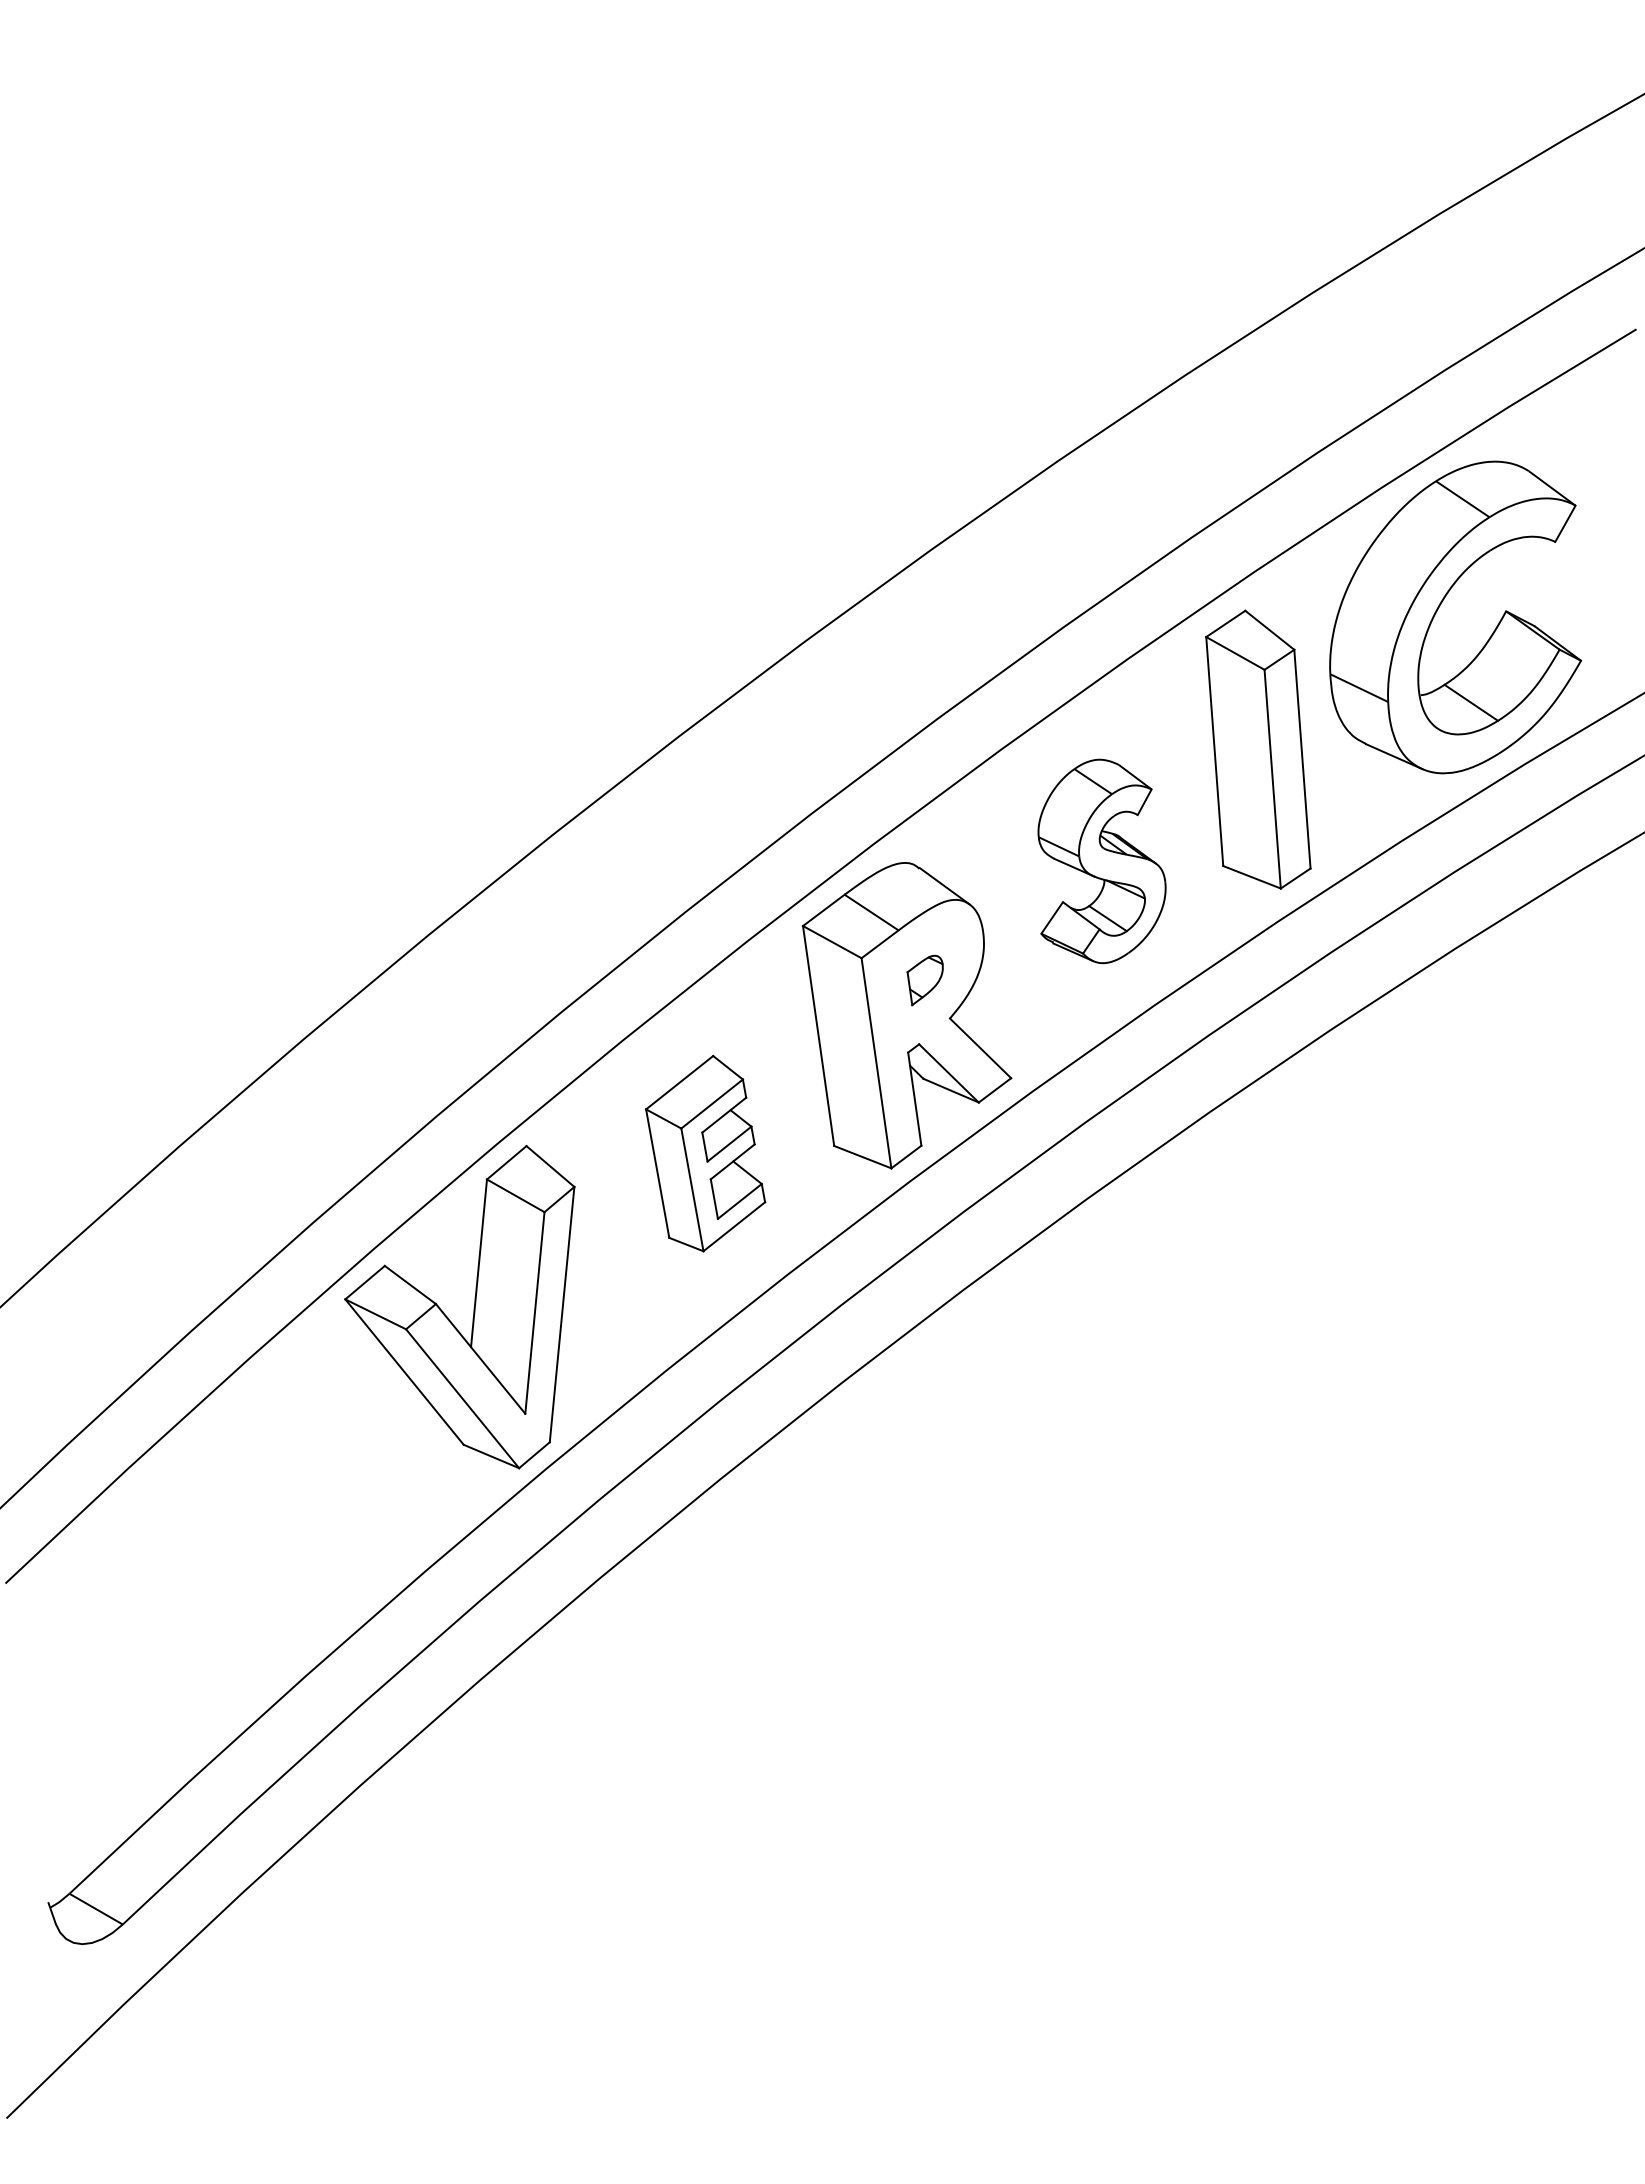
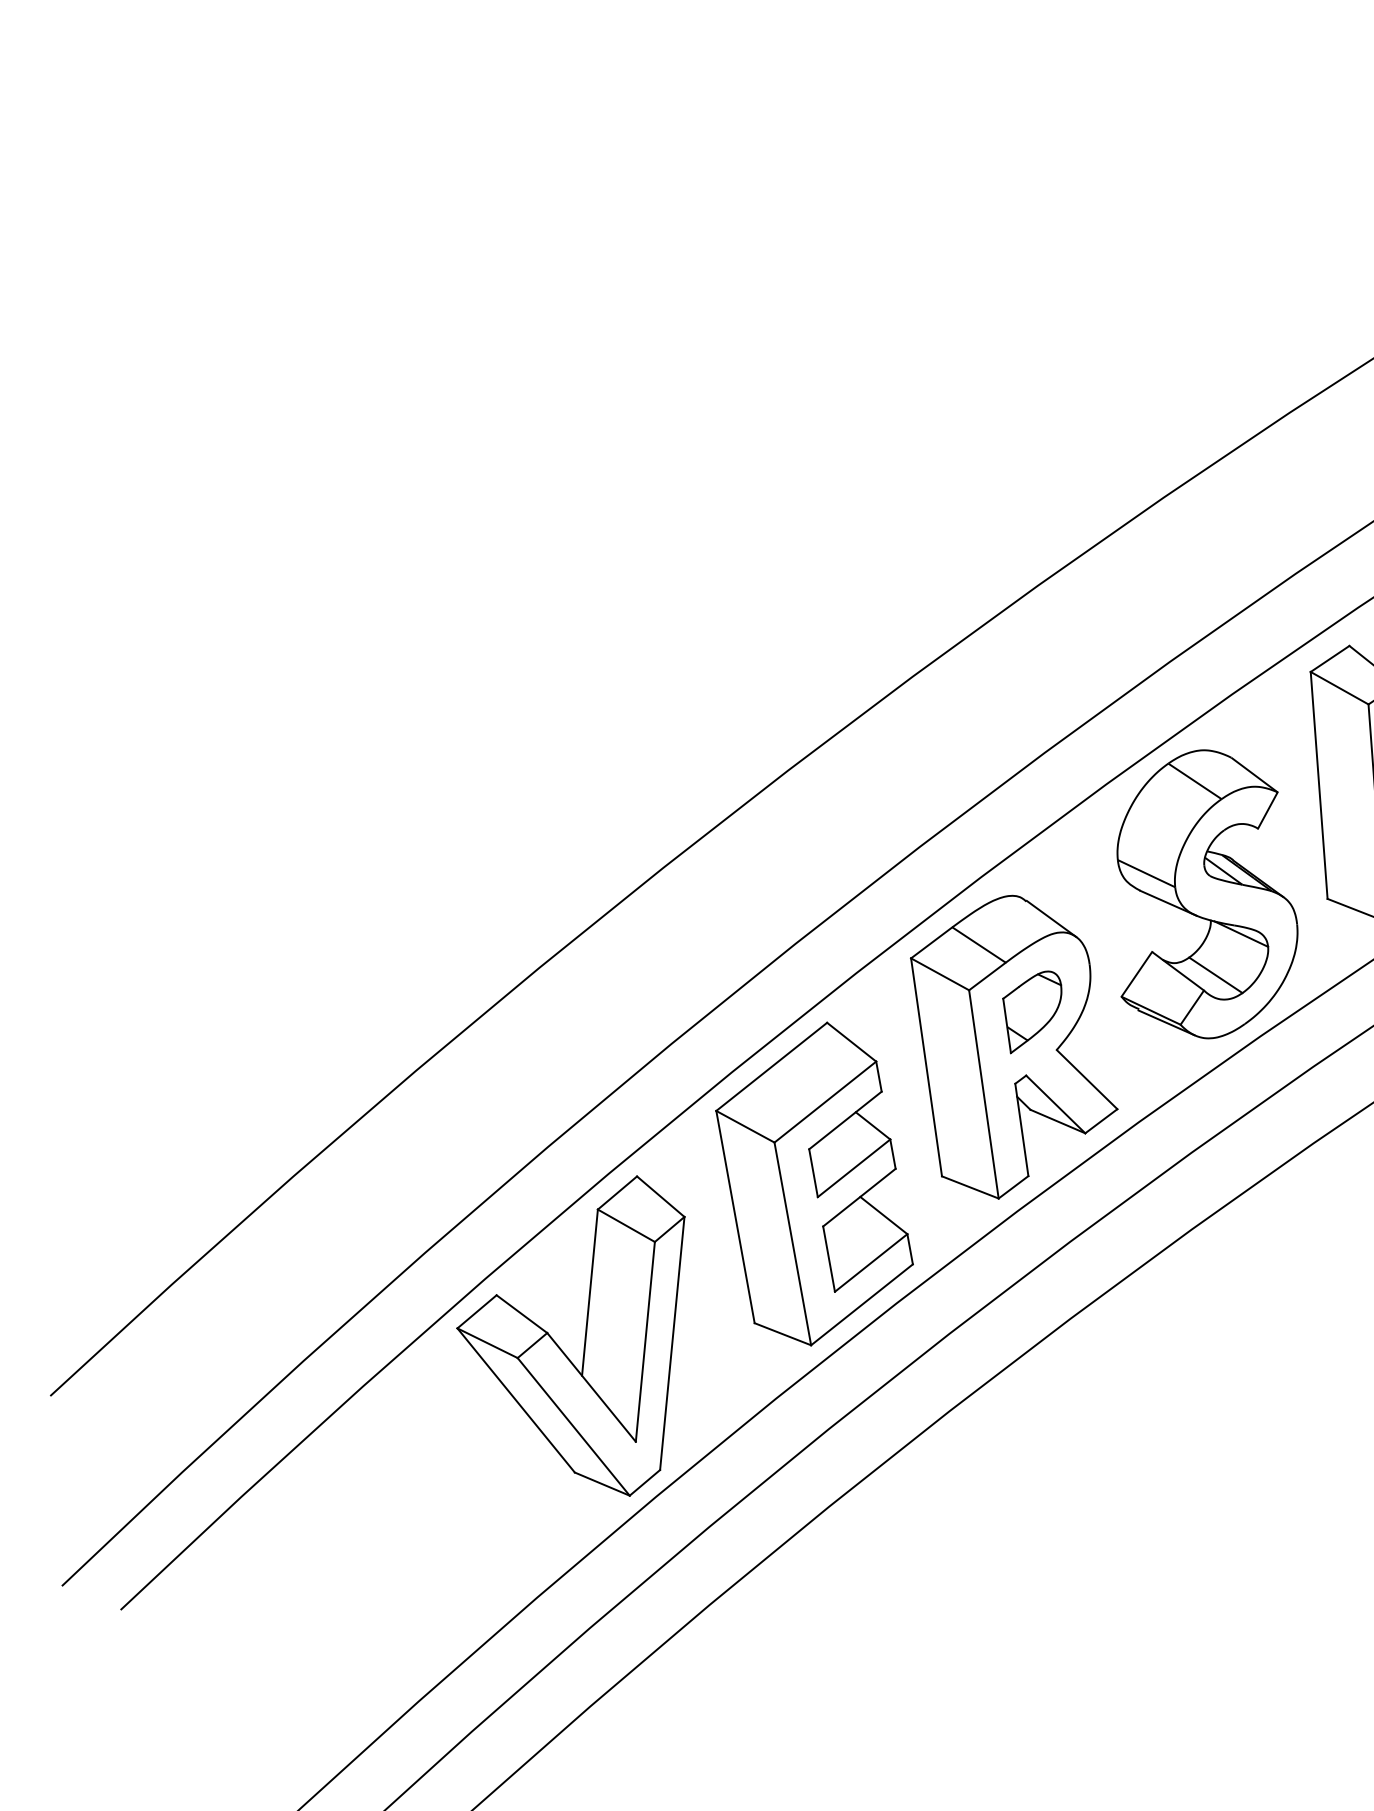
part: (1101, 861) -> (1206, 894), size x1.43
part: (924, 980) -> (1031, 1012), size x1.67
part: (705, 1153) -> (814, 1183), size x1.67

